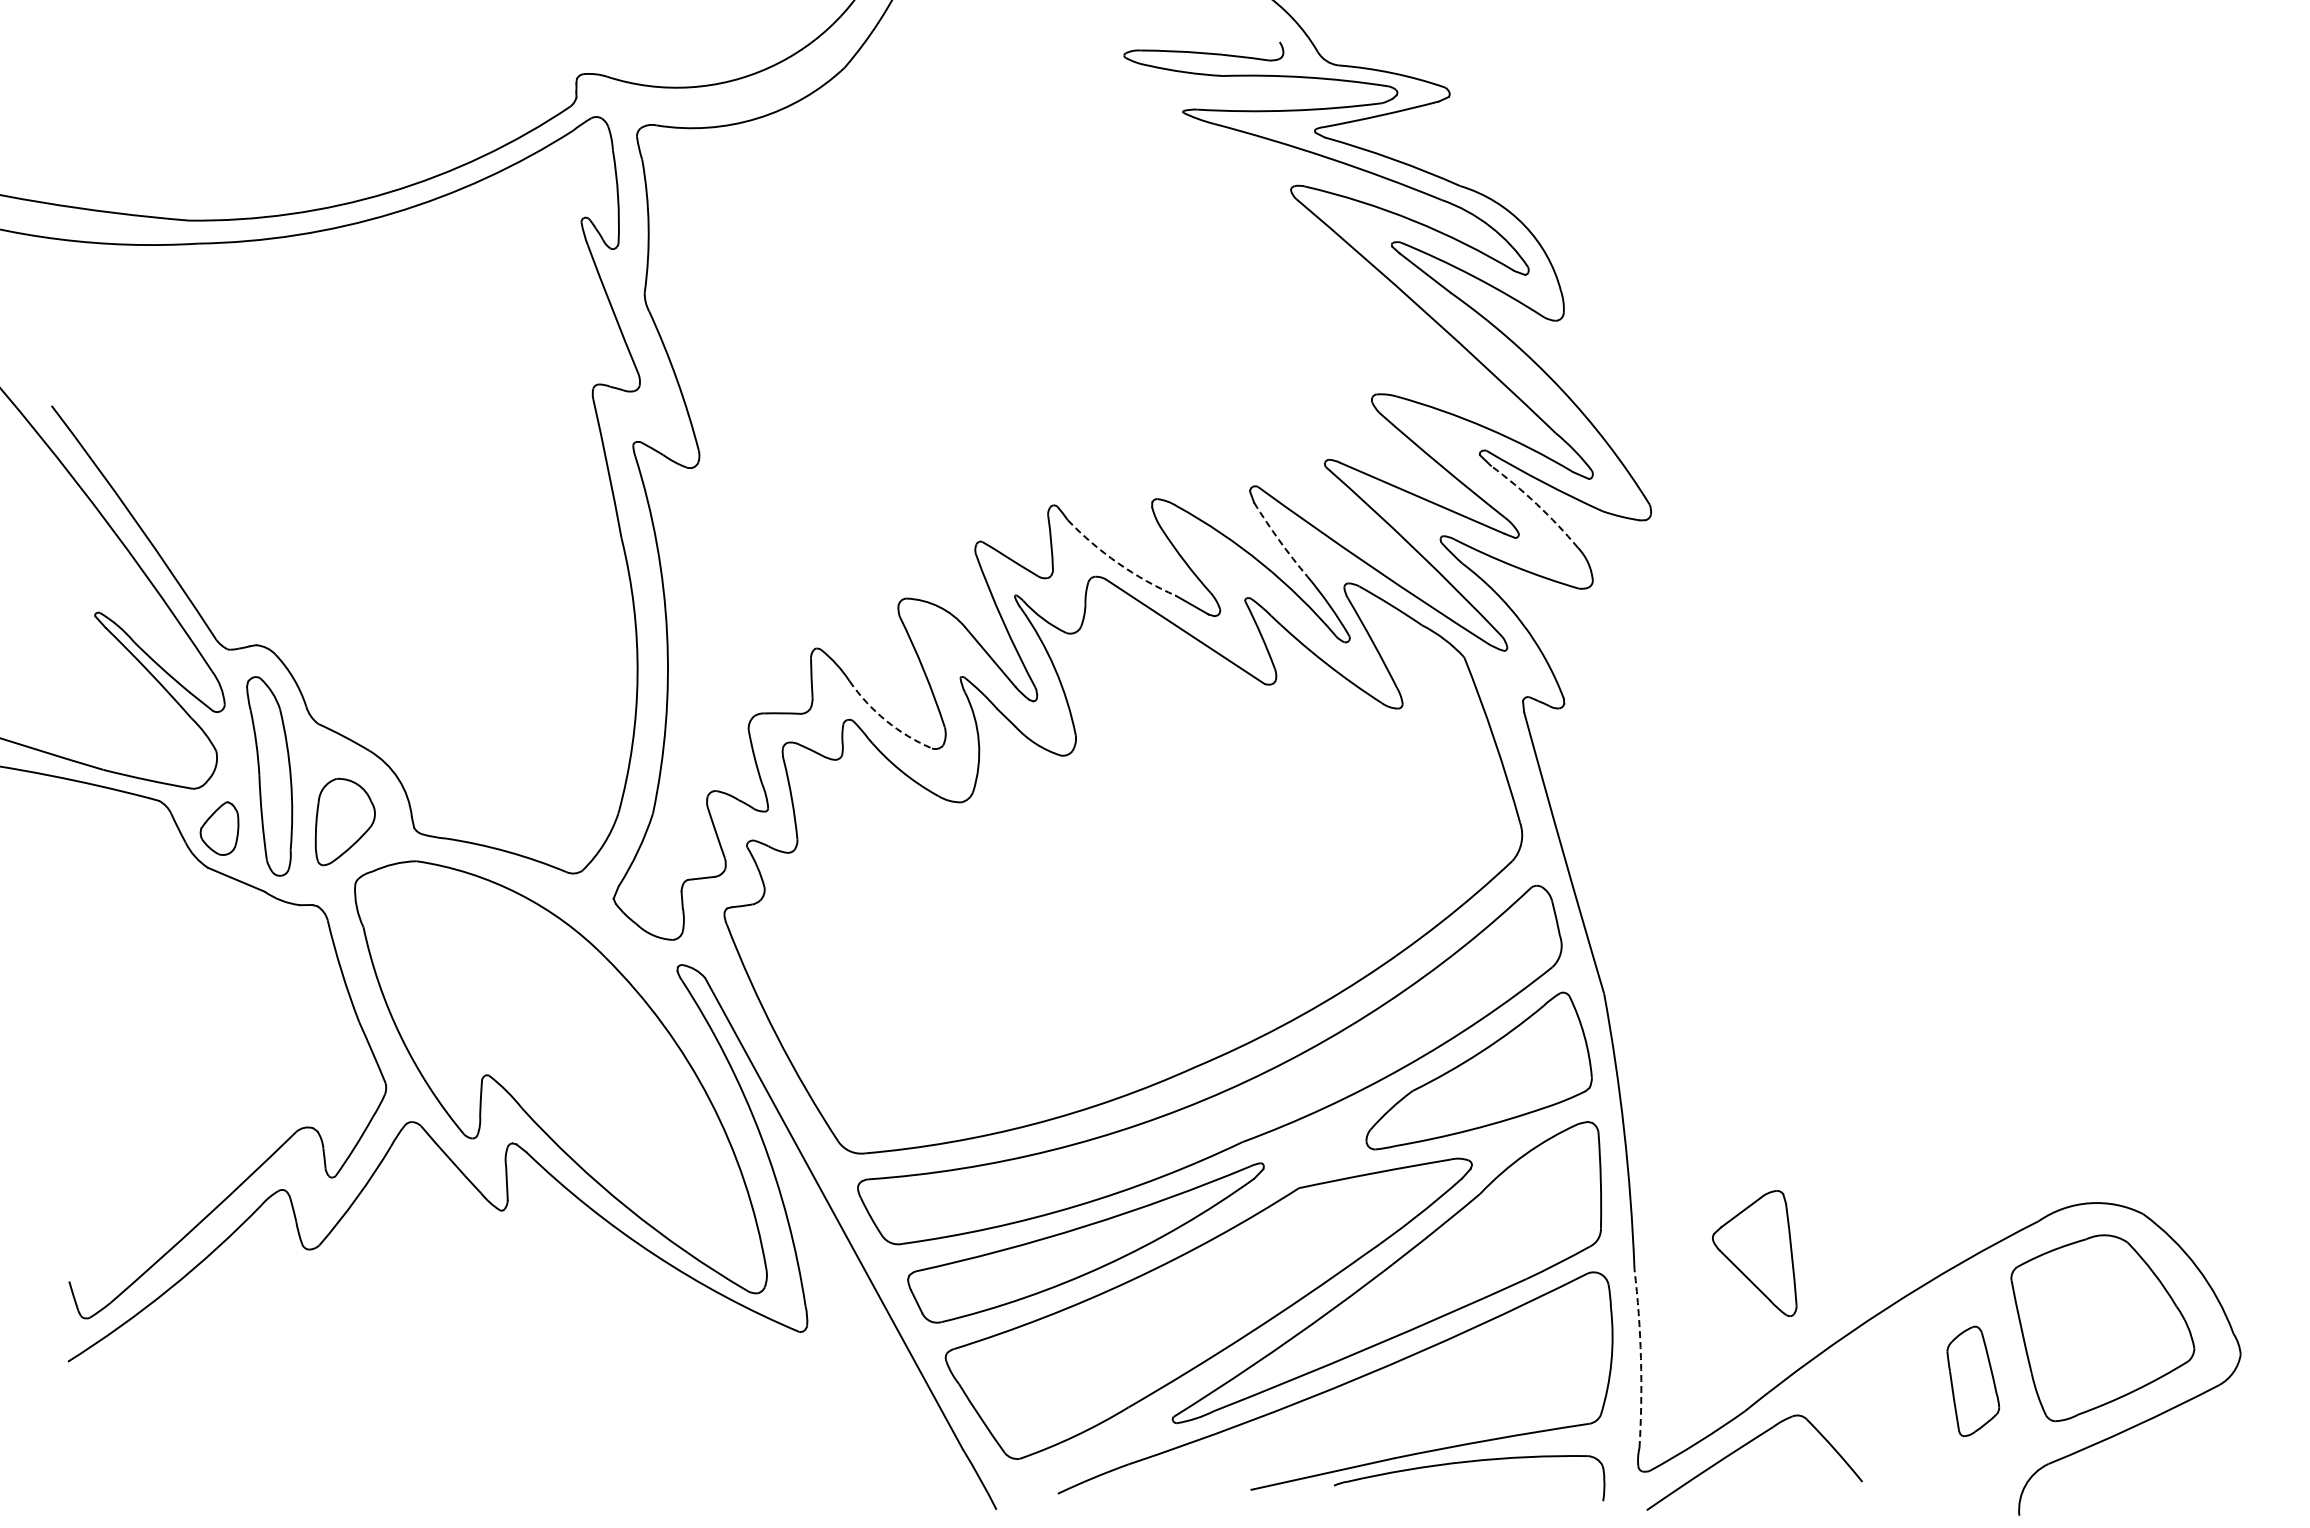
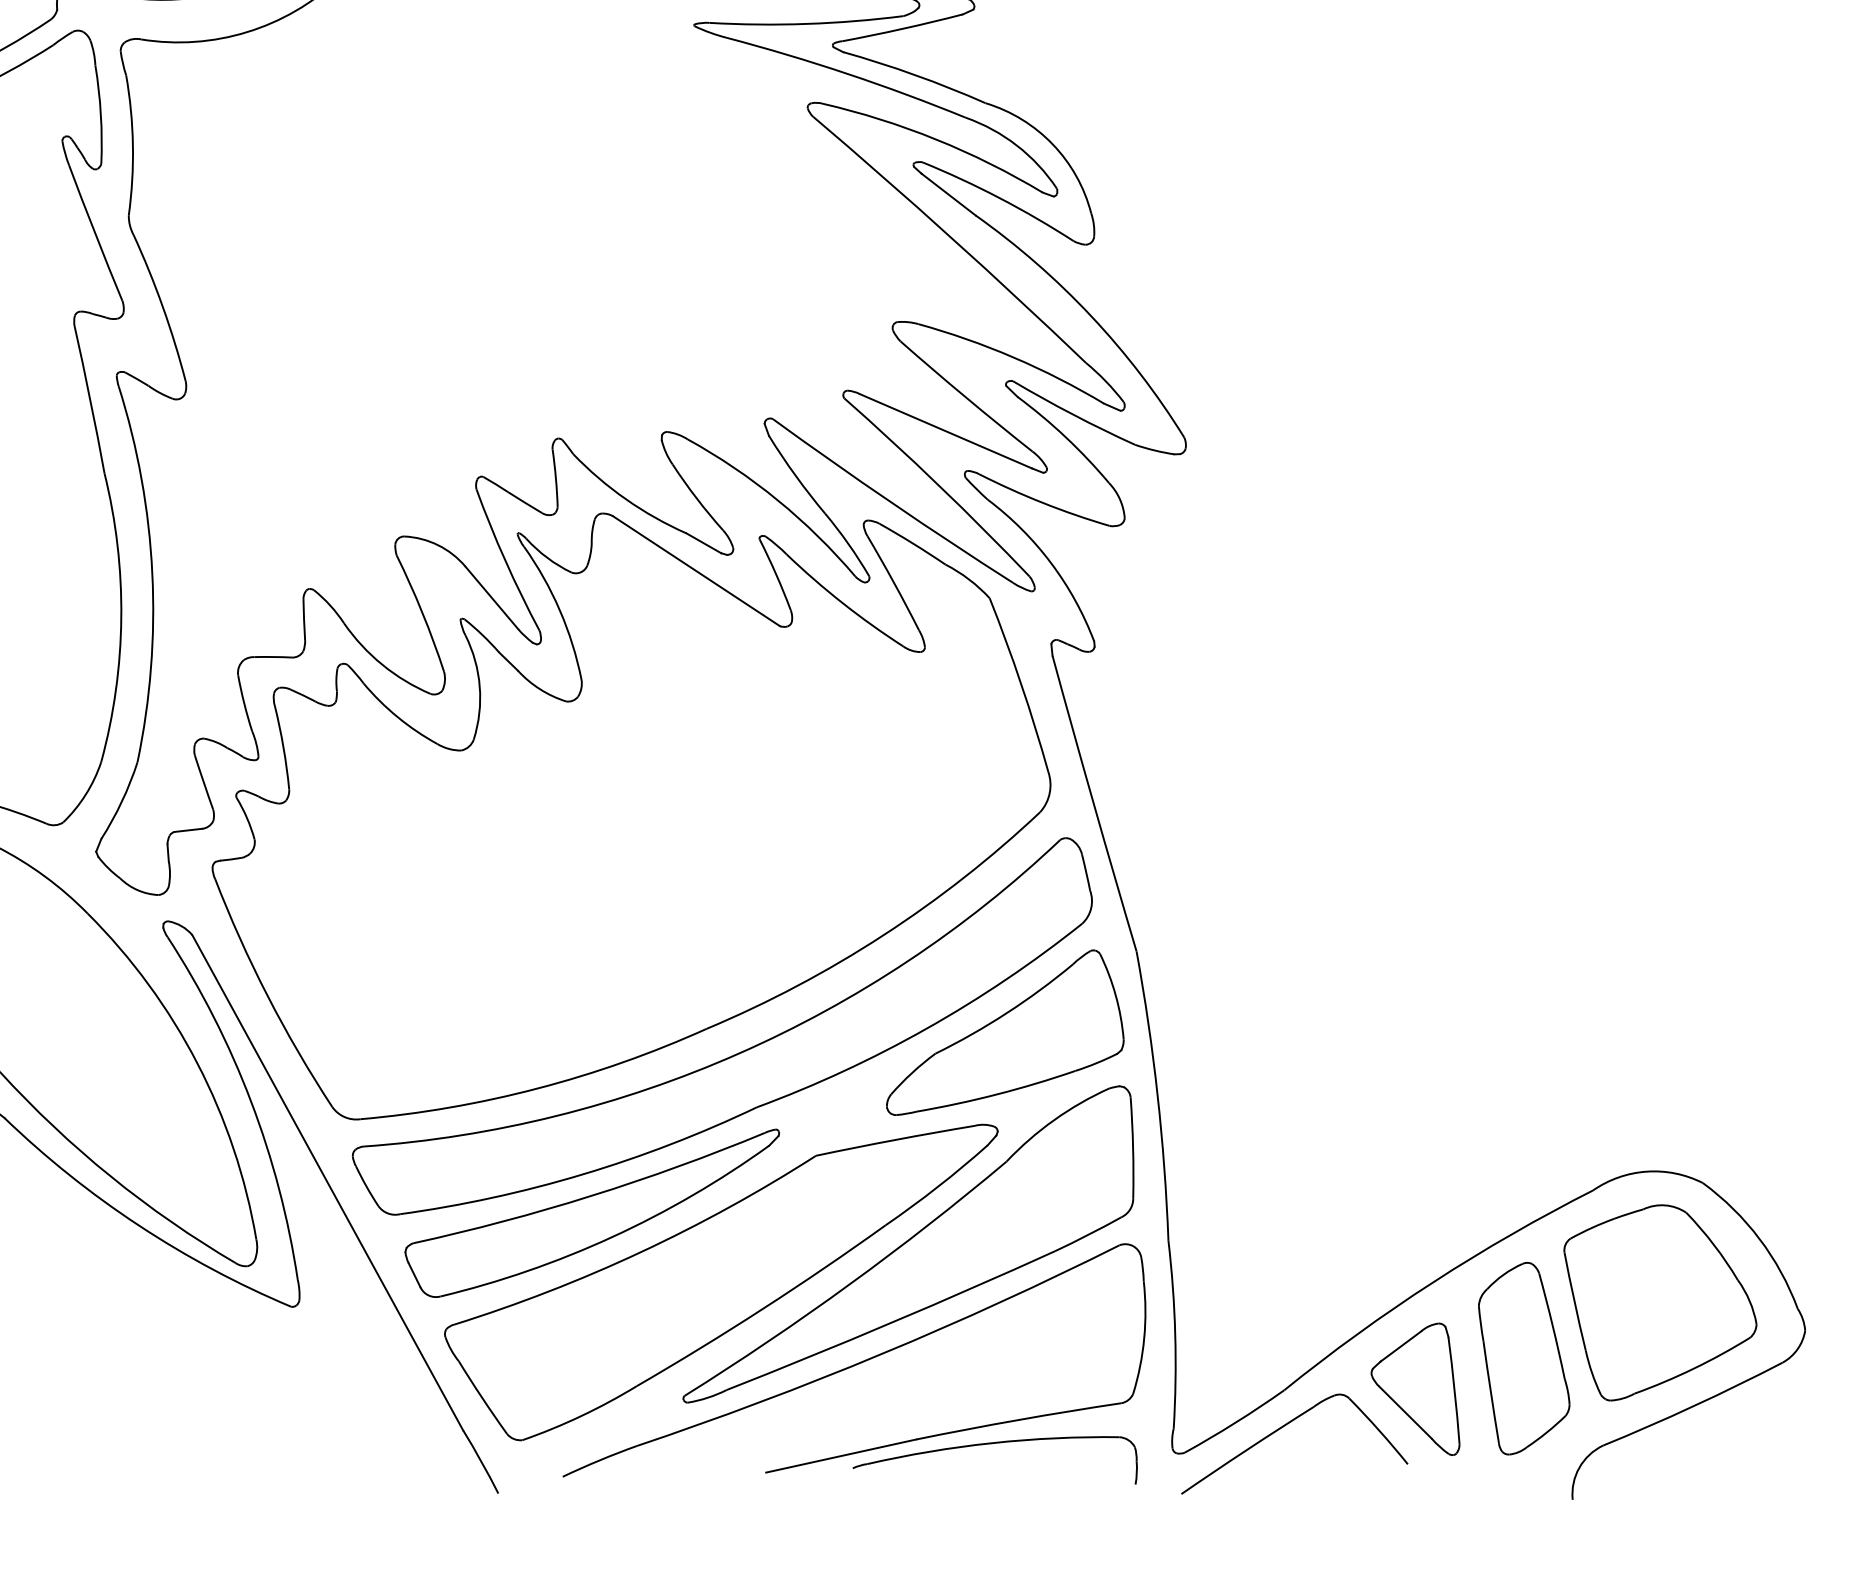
arc: (1536, 504) -> (1065, 437), dashed -> solid
arc: (1279, 540) -> (795, 475), dashed -> solid
arc: (1118, 563) -> (626, 499), dashed -> solid
arc: (886, 720) -> (382, 664), dashed -> solid
part: (1754, 1253) -> (1415, 1389), moved
arc: (1640, 1358) -> (1174, 1334), dashed -> solid
part: (1973, 1381) -> (1524, 1358), size x1.67

